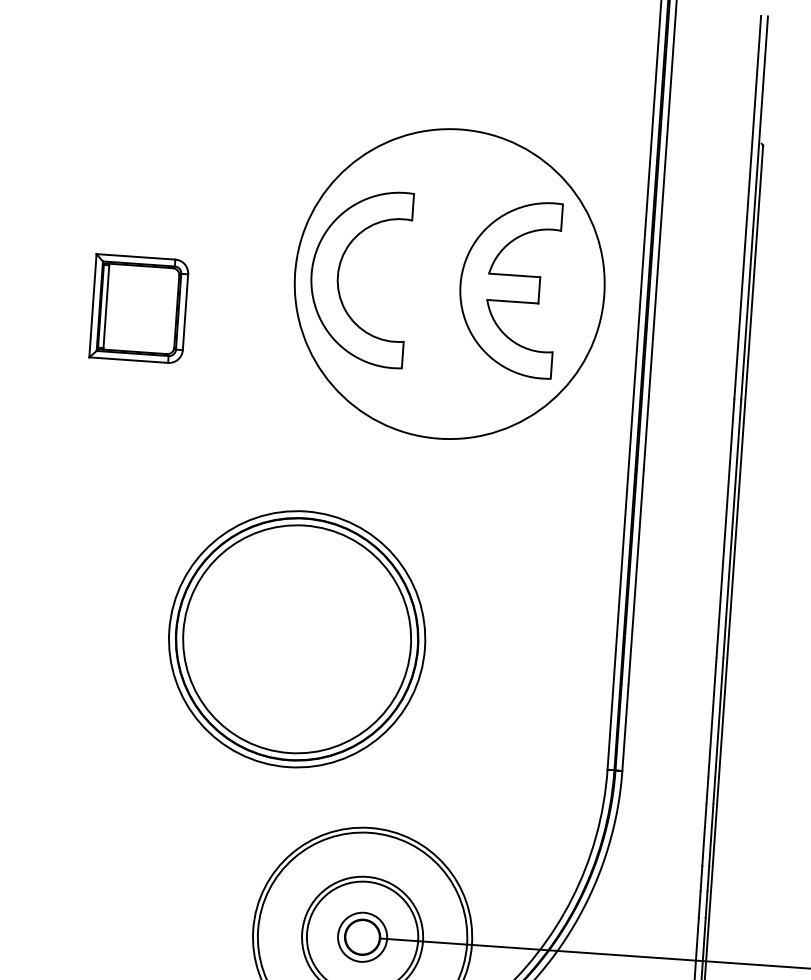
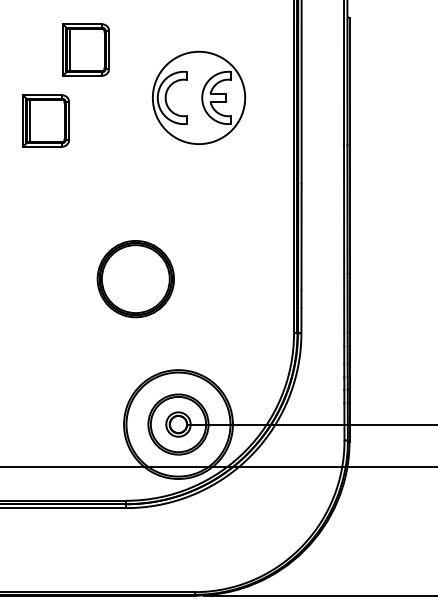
part: (228, 170) -> (85, 49), added
part: (448, 283) -> (198, 97), size x0.6
part: (296, 637) -> (135, 278), size x0.6

